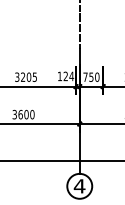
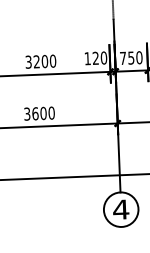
text: (34, 76) -> (52, 60), 3205 -> 3200
text: (71, 76) -> (103, 58), 124 -> 120

